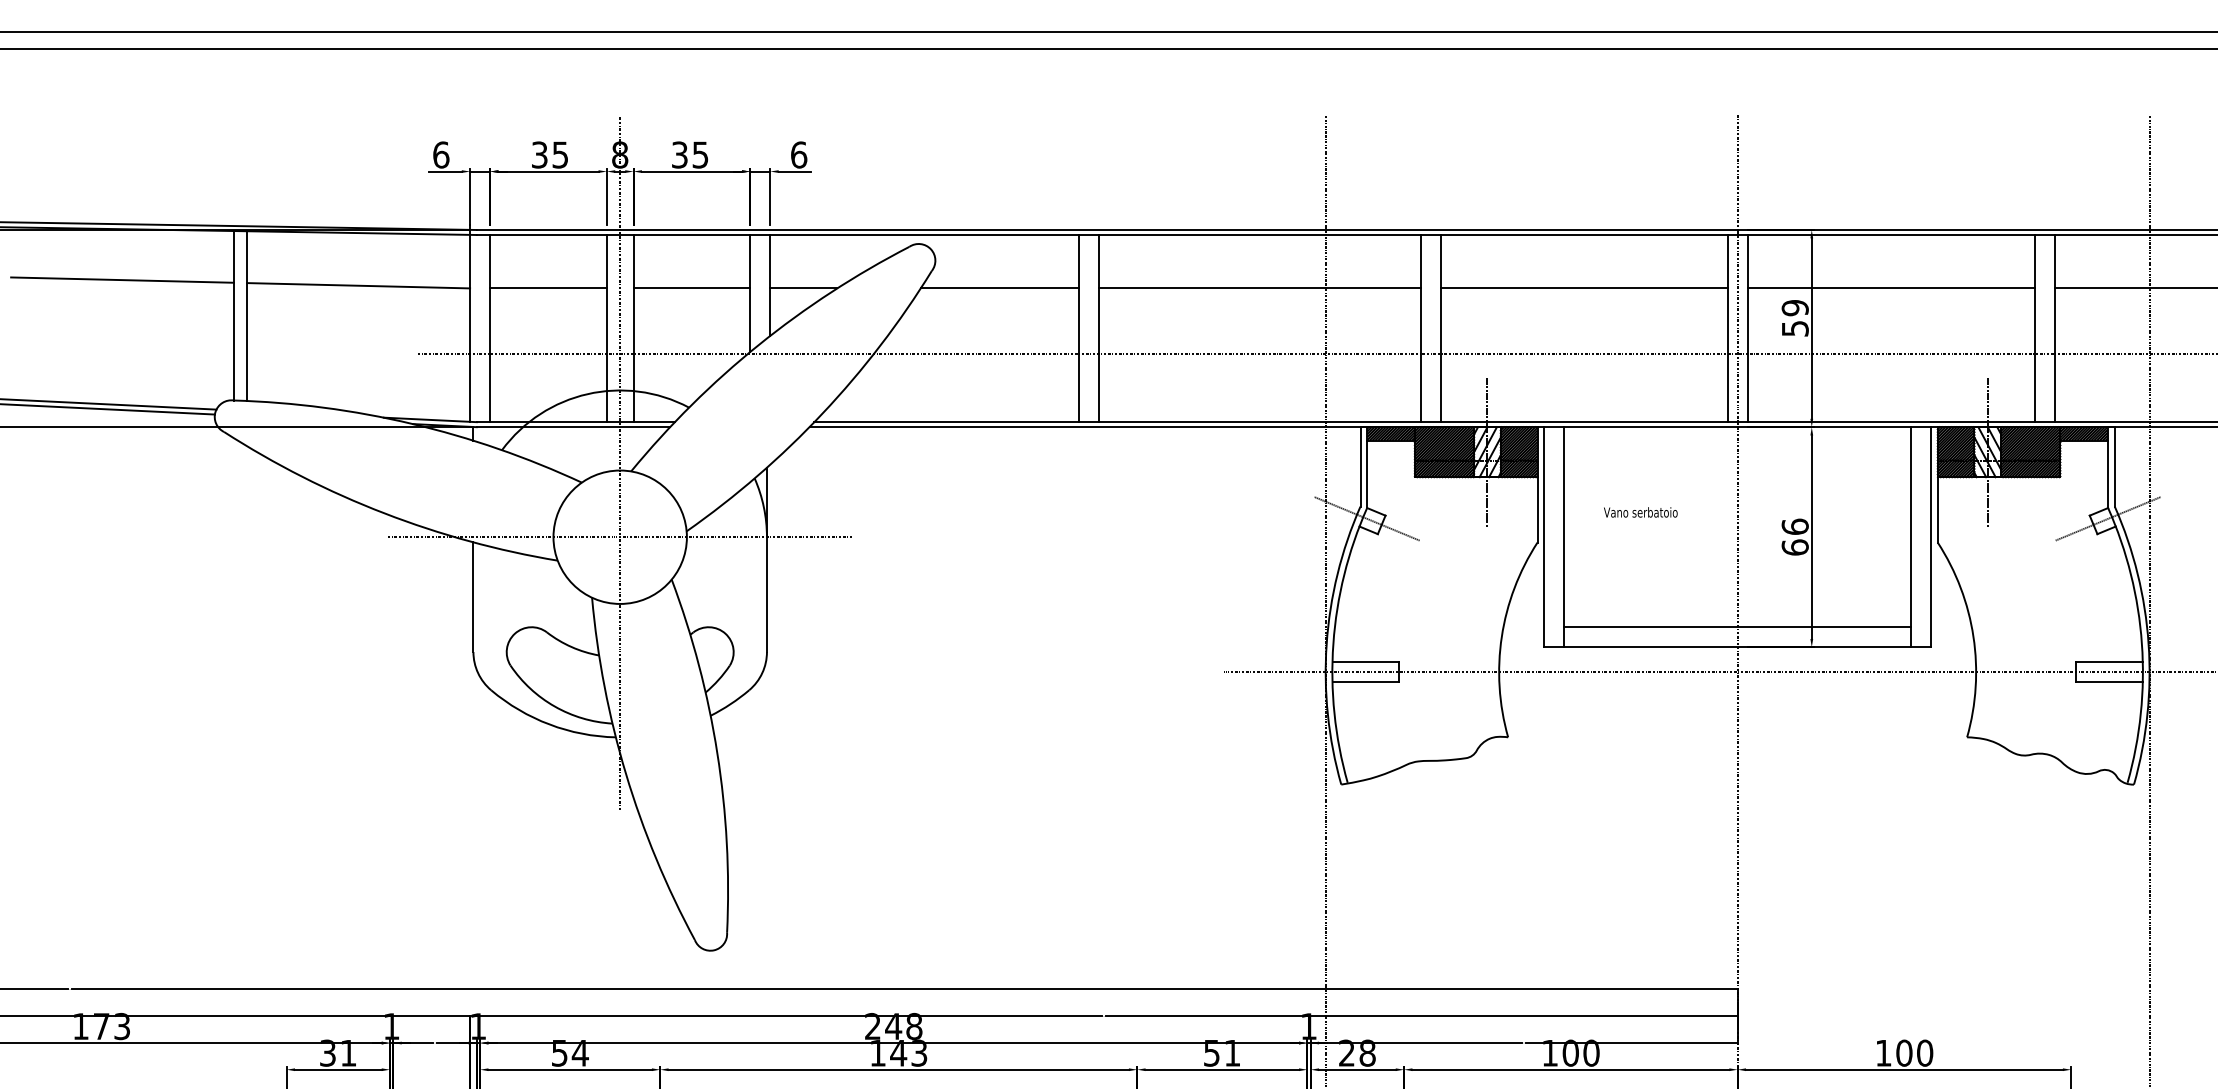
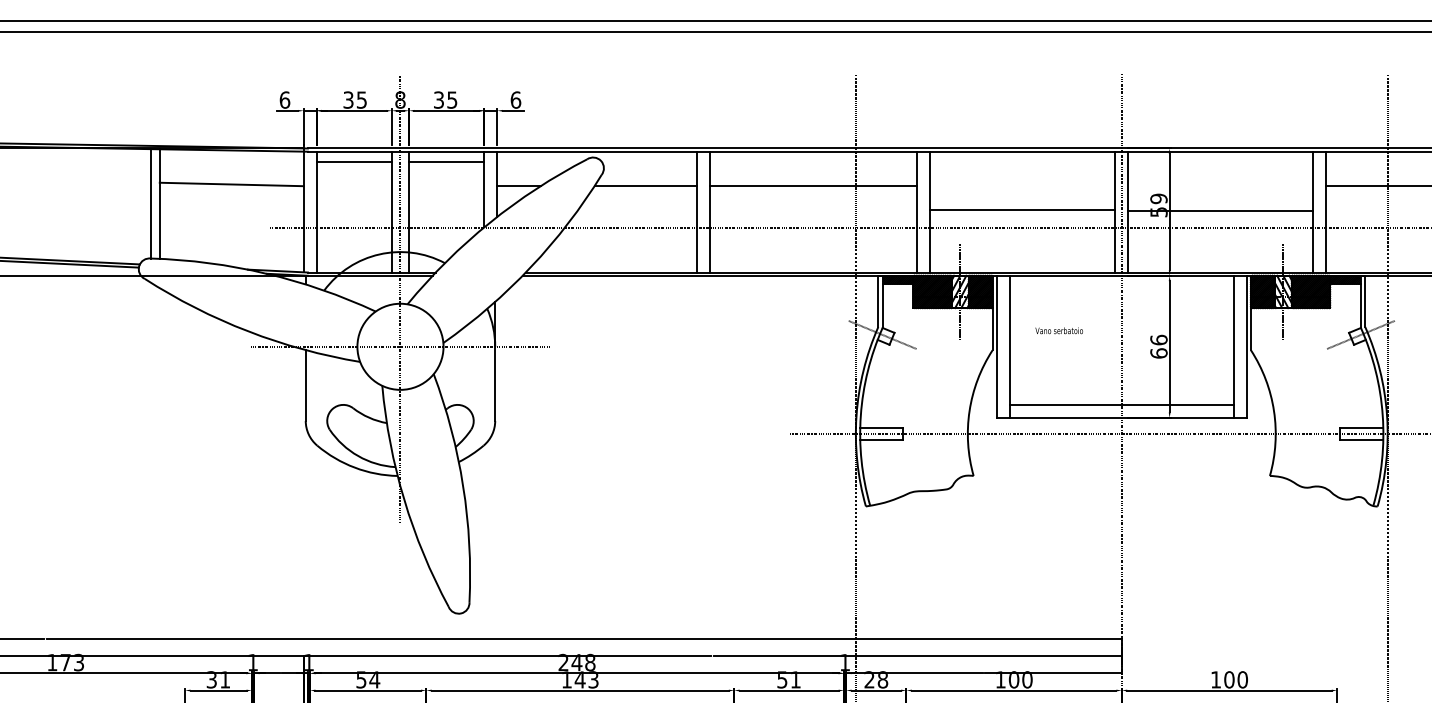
line: (122, 279) -> (79, 180), removed
line: (547, 288) -> (353, 162), moved
line: (691, 288) -> (446, 162), moved
line: (1583, 288) -> (1022, 210), moved
line: (1890, 288) -> (1220, 211), moved

